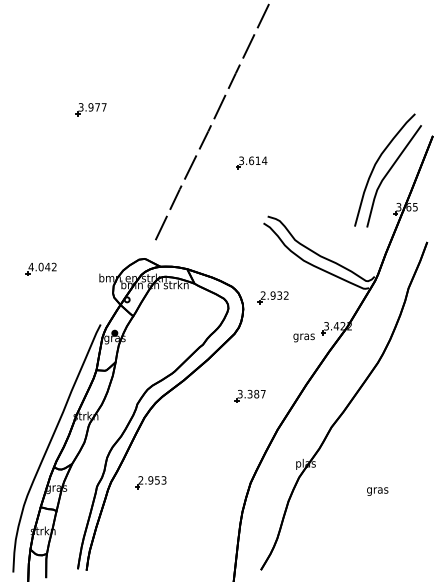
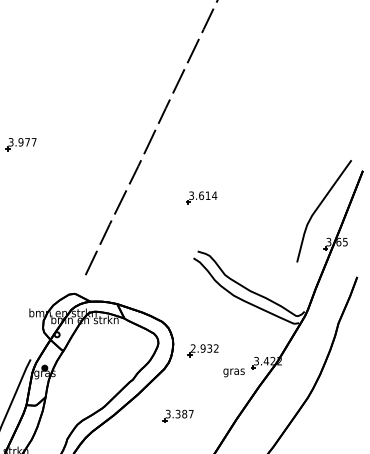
part: (251, 162) -> (201, 197), moved
curve: (376, 164) -> (306, 199), removed
part: (272, 297) -> (202, 350), moved
part: (249, 396) -> (177, 416), moved

